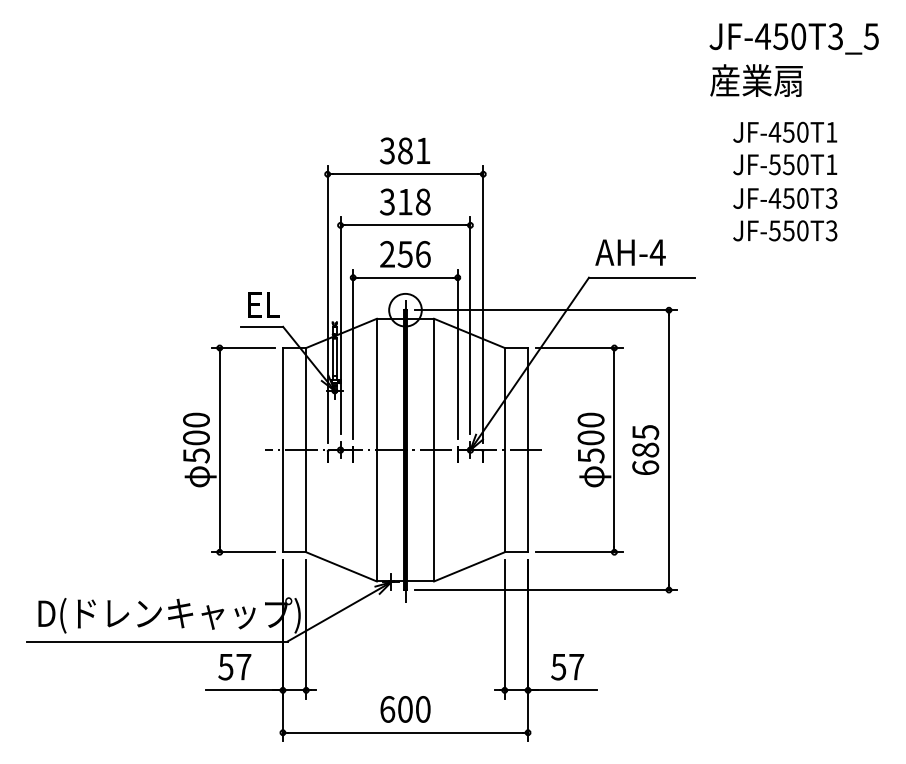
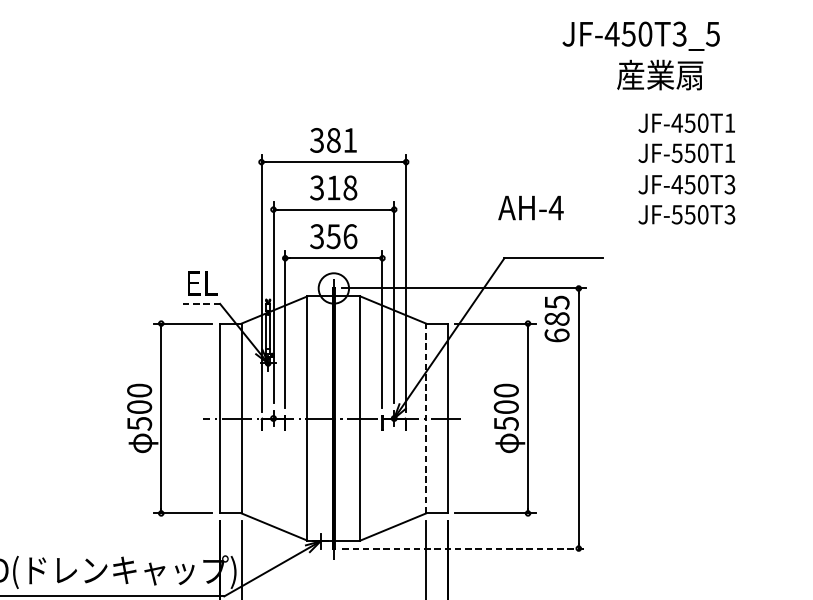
text: (793, 38) -> (640, 35), moved
text: (630, 252) -> (530, 207), moved
text: (386, 254) -> (316, 236), 256 -> 356
line: (261, 326) -> (200, 303), solid -> dashed
line: (504, 449) -> (425, 417), solid -> dashed
text: (645, 449) -> (556, 318), moved
line: (546, 590) -> (464, 548), solid -> dashed

